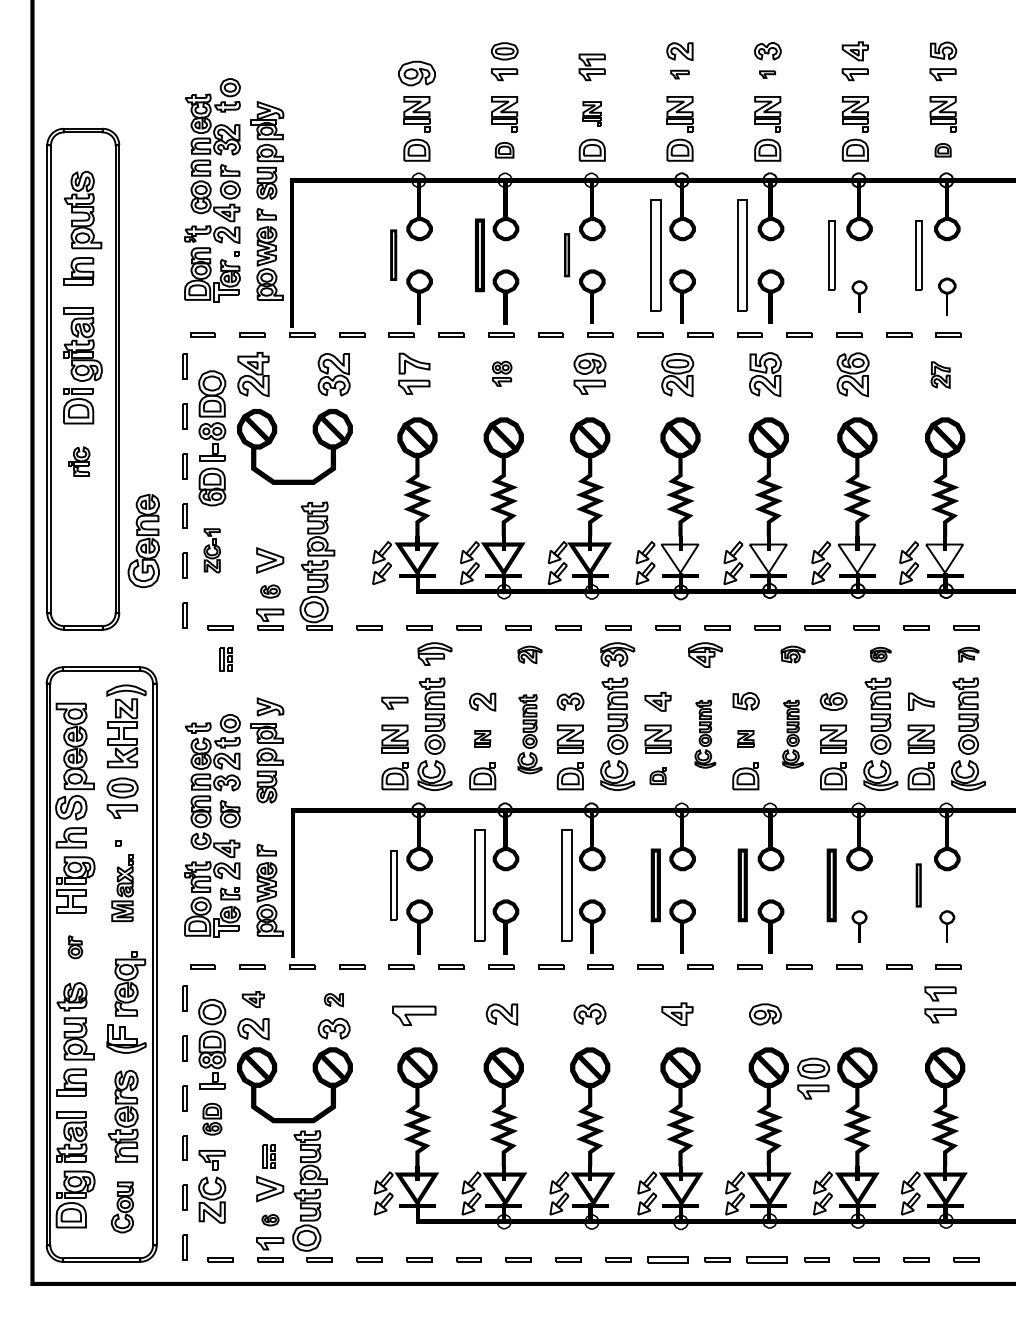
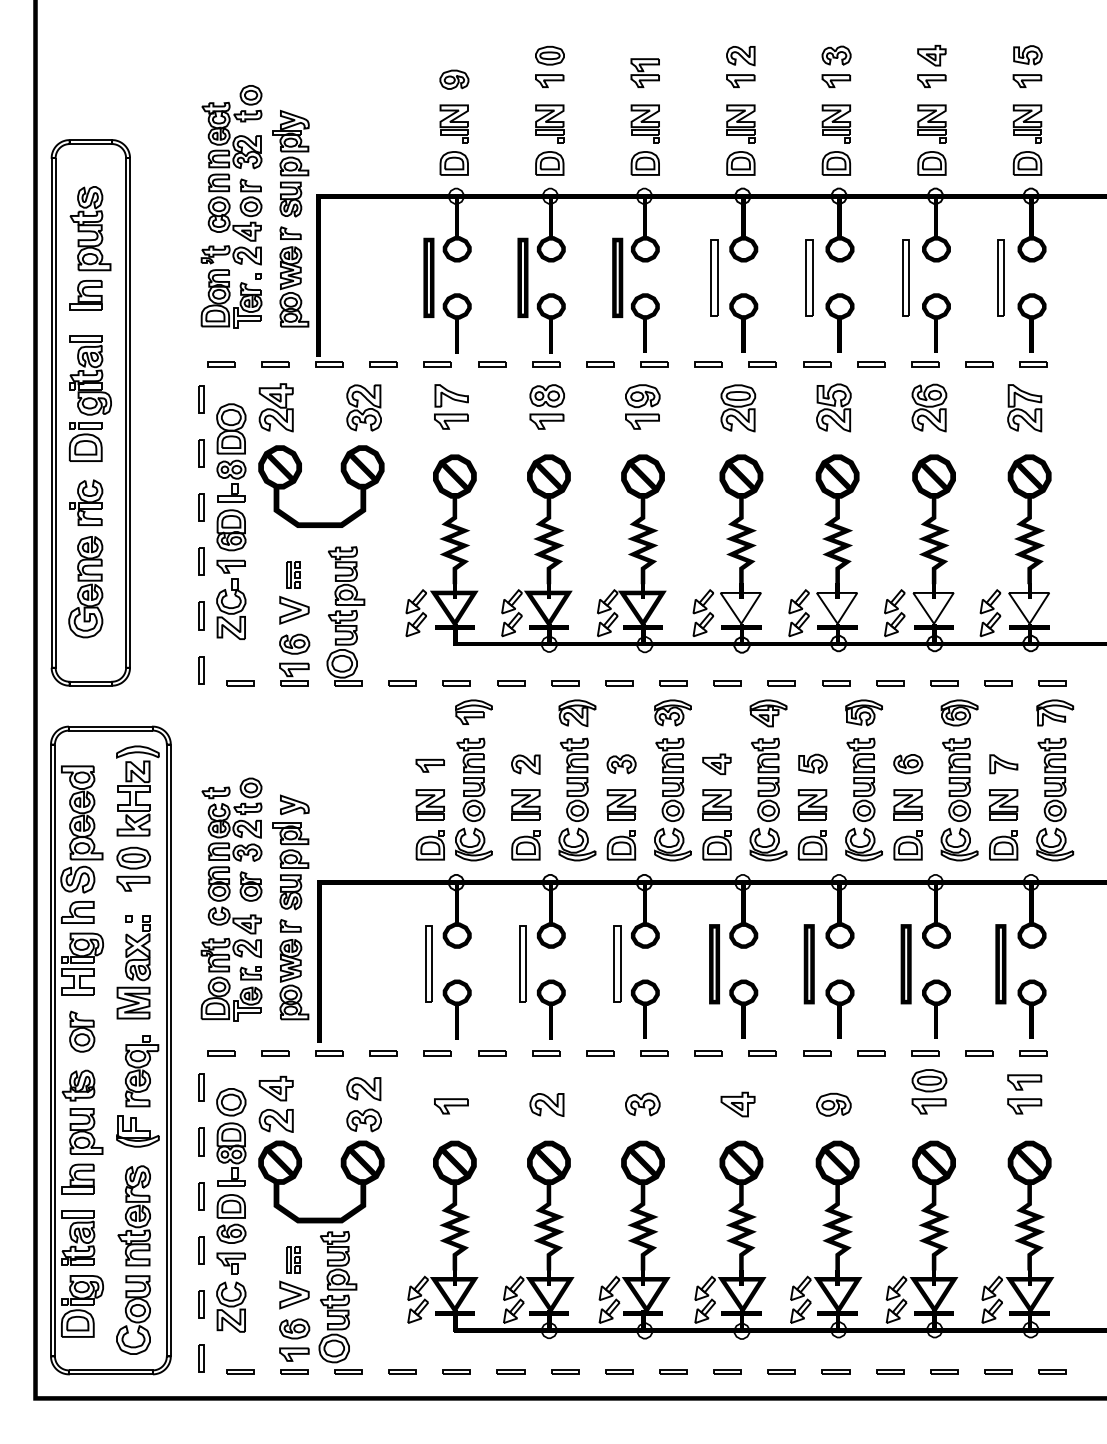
part: (417, 73) -> (454, 79), size x0.71
part: (679, 74) -> (740, 80), size x1.43
part: (766, 74) -> (835, 80), size x1.67
part: (591, 113) -> (644, 123), size x1.43
part: (504, 150) -> (549, 163), size x1.43
part: (943, 150) -> (1027, 163), size x1.67
part: (393, 254) -> (428, 277), size x1.43
part: (566, 254) -> (617, 277), size x1.67
part: (655, 254) -> (714, 277), size x0.62
part: (743, 254) -> (809, 277), size x0.62
part: (859, 296) -> (936, 322), size x1.67
part: (946, 296) -> (1031, 322), size x1.43
part: (501, 373) -> (546, 406), size x1.67
part: (940, 375) -> (1024, 408), size x1.67
part: (79, 461) -> (86, 502), size x1.43
part: (143, 541) -> (85, 587), moved
part: (212, 550) -> (231, 599), size x1.67
part: (270, 590) -> (294, 643), size x1.43
part: (530, 654) -> (577, 712), size x1.43
part: (792, 654) -> (863, 712), size x1.43
part: (880, 654) -> (959, 712), size x1.67
part: (968, 654) -> (1055, 712), size x1.67
part: (226, 658) -> (293, 574), moved
part: (530, 734) -> (577, 799), size x1.43
part: (705, 734) -> (768, 799), size x1.67
part: (792, 734) -> (863, 799), size x1.67
part: (482, 738) -> (525, 804), size x1.67
part: (745, 738) -> (812, 804), size x1.67
part: (266, 750) -> (290, 852), moved
part: (657, 776) -> (716, 845), size x1.67
part: (479, 884) -> (522, 963), size x0.62
part: (566, 884) -> (617, 963), size x0.62
part: (918, 885) -> (1000, 964), size x1.67
part: (122, 888) -> (133, 967), size x1.43
part: (859, 926) -> (936, 1008), size x1.67
part: (946, 926) -> (1031, 1008), size x1.67
part: (75, 947) -> (82, 1031), size x1.67
part: (252, 999) -> (275, 1088), size x1.43
part: (333, 1000) -> (363, 1089), size x1.67
part: (414, 1015) -> (451, 1106), size x0.71
part: (813, 1078) -> (929, 1091), moved
part: (212, 1118) -> (231, 1218), size x1.43
part: (122, 1206) -> (133, 1314), size x1.43
part: (270, 1219) -> (294, 1328), size x1.67
part: (667, 1259) -> (727, 1371), size x0.62
part: (766, 1259) -> (835, 1371), size x0.62

